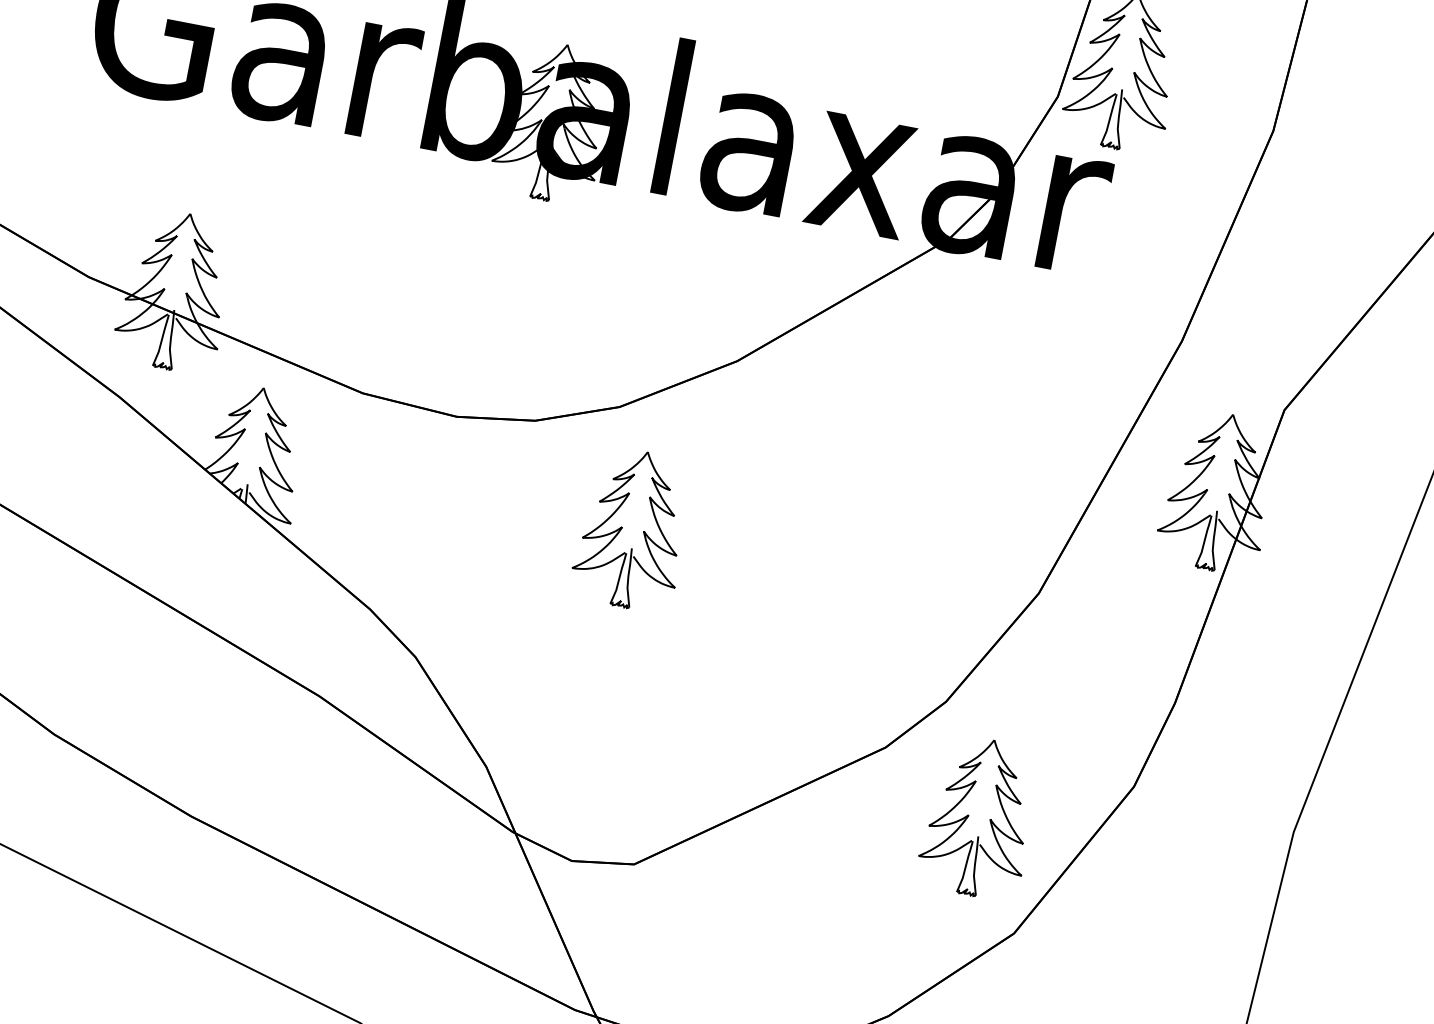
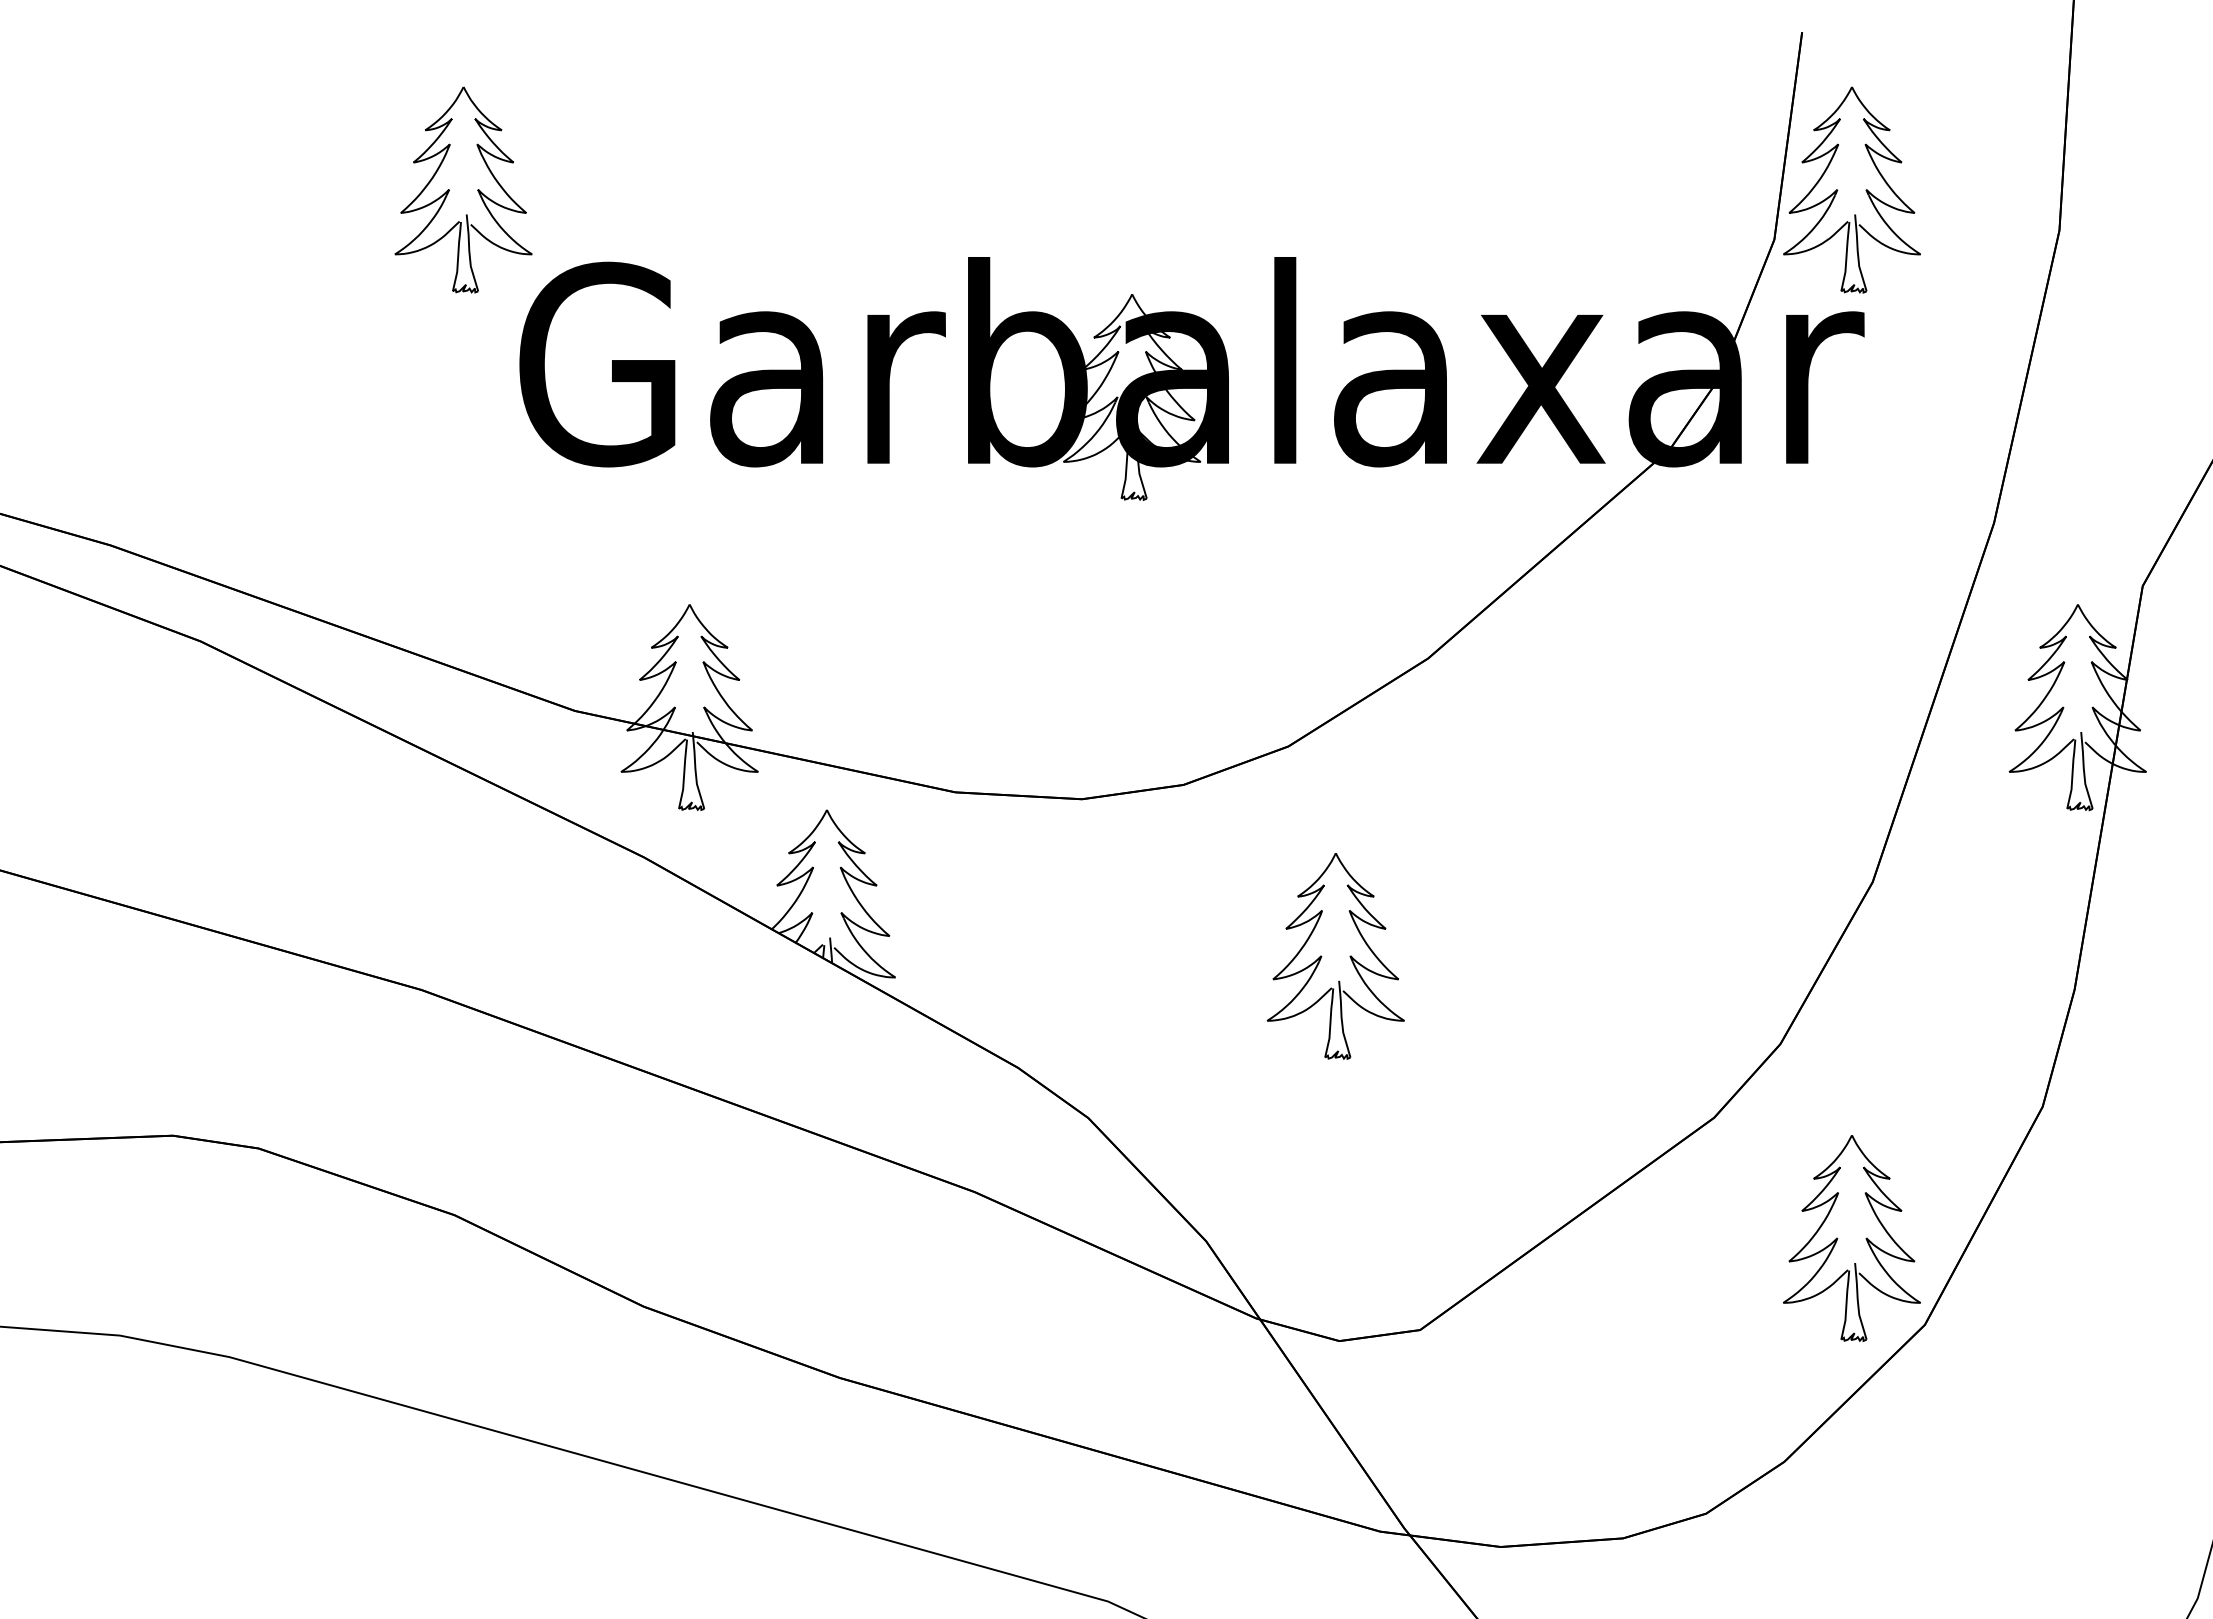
part: (622, 527) -> (1322, 956), moved
part: (969, 815) -> (1838, 1238), moved

